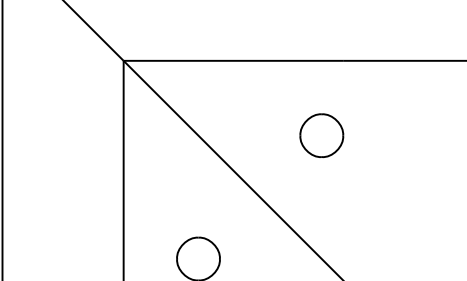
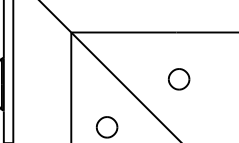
part: (322, 136) -> (179, 79), moved

